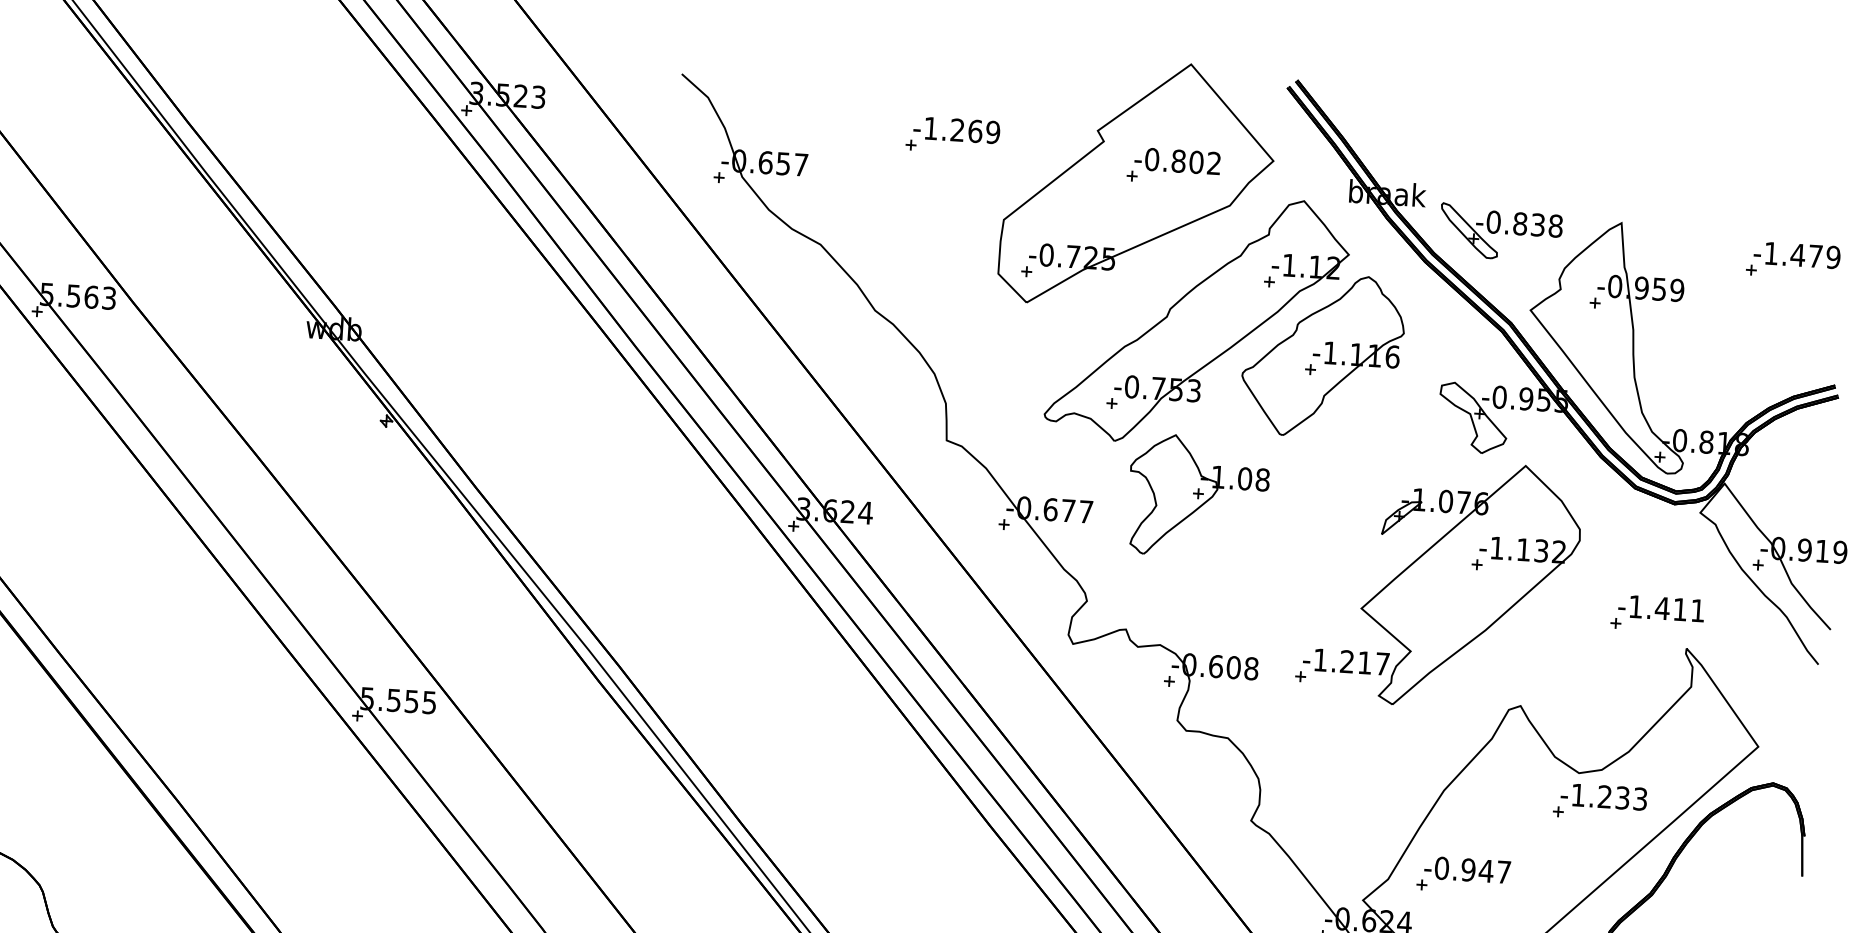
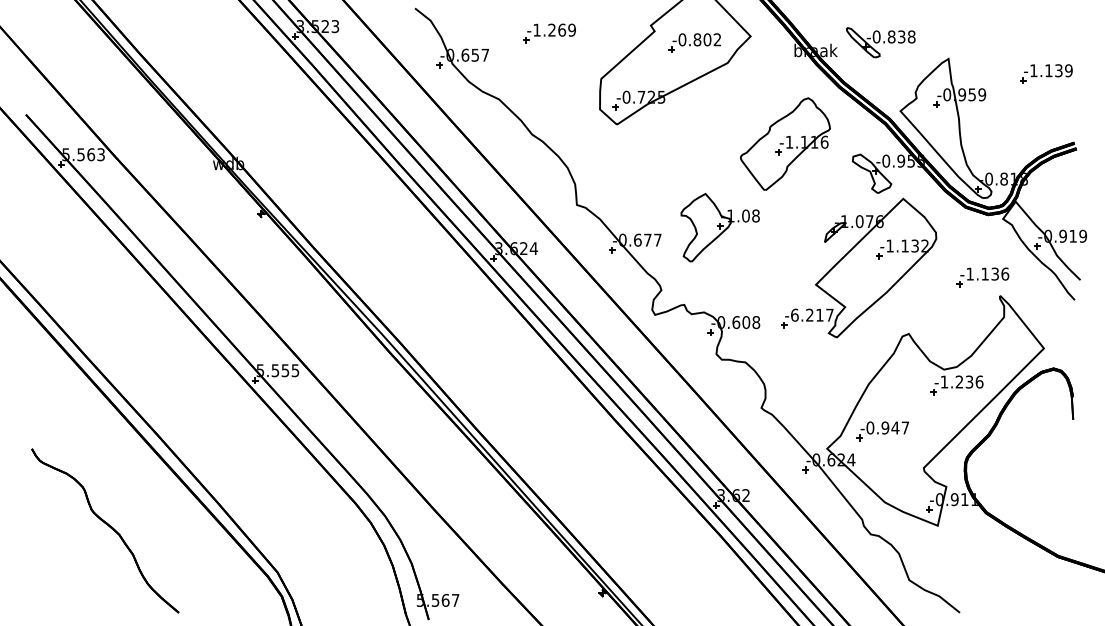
part: (952, 135) -> (549, 33), moved
part: (1499, 232) -> (880, 42), moved
text: (1806, 255) -> (1053, 70), -1.479 -> -1.139
part: (1197, 318) -> (713, 127), removed
text: (1680, 608) -> (995, 273), -1.411 -> -1.136
text: (1320, 658) -> (794, 314), -1.217 -> -6.217
text: (1640, 798) -> (979, 381), -1.233 -> -1.236

